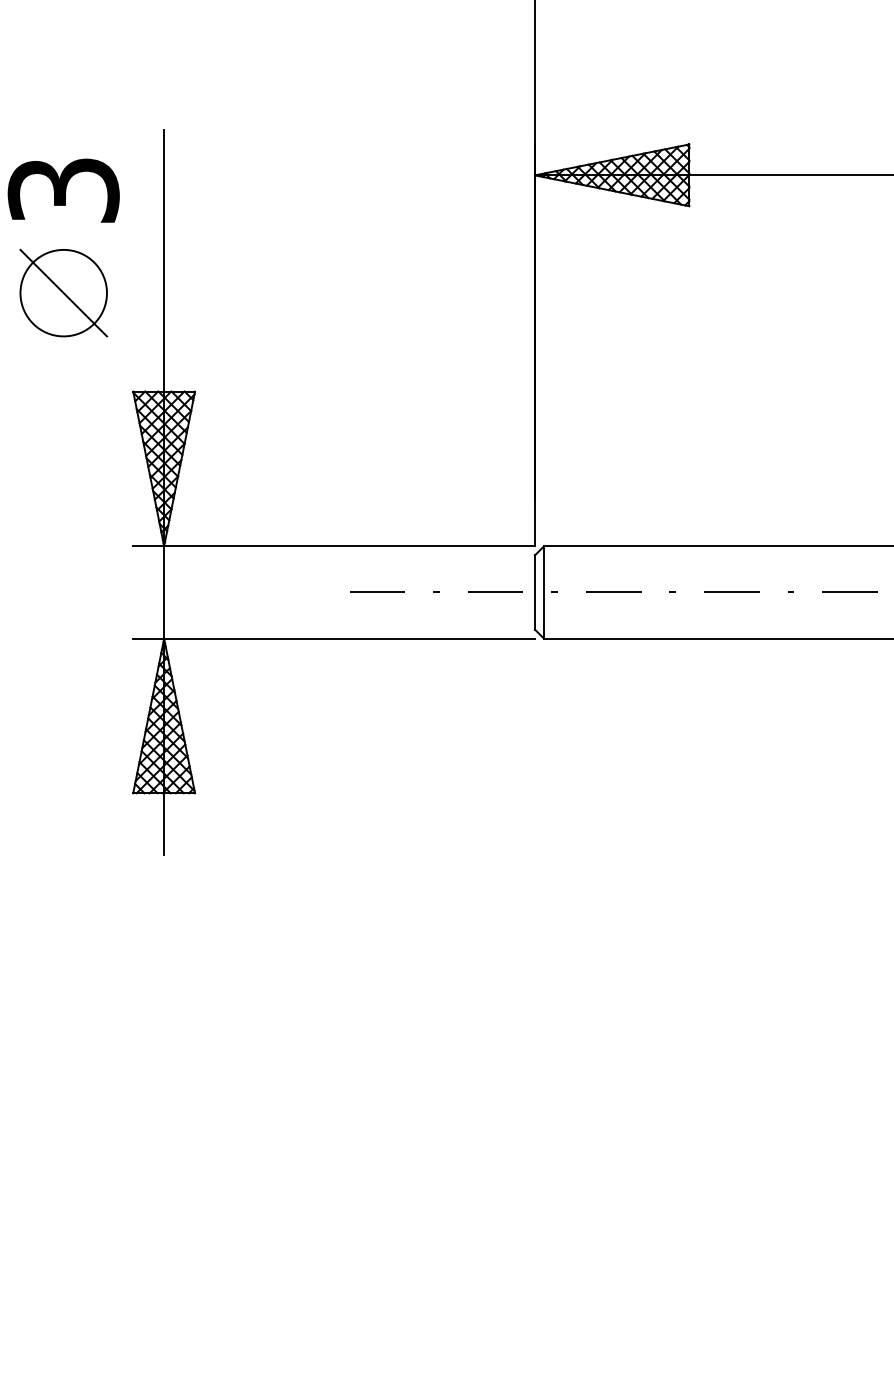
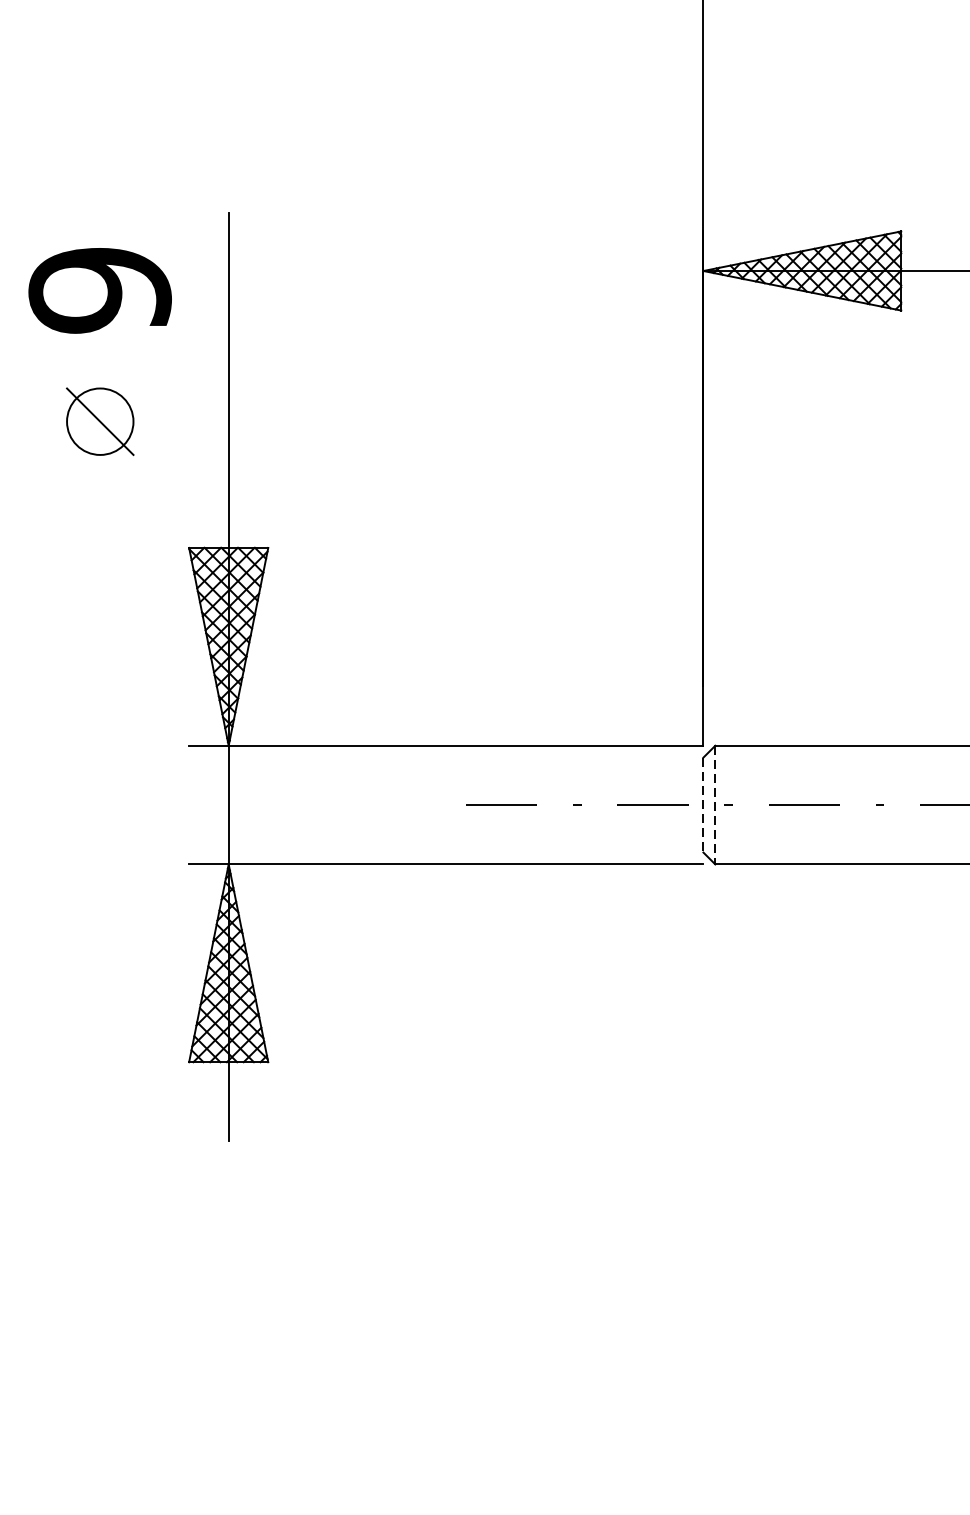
text: (63, 190) -> (99, 290), 3 -> 9
part: (63, 292) -> (99, 420), size x0.6
line: (534, 592) -> (702, 805), solid -> dashed
line: (544, 592) -> (715, 805), solid -> dashed

